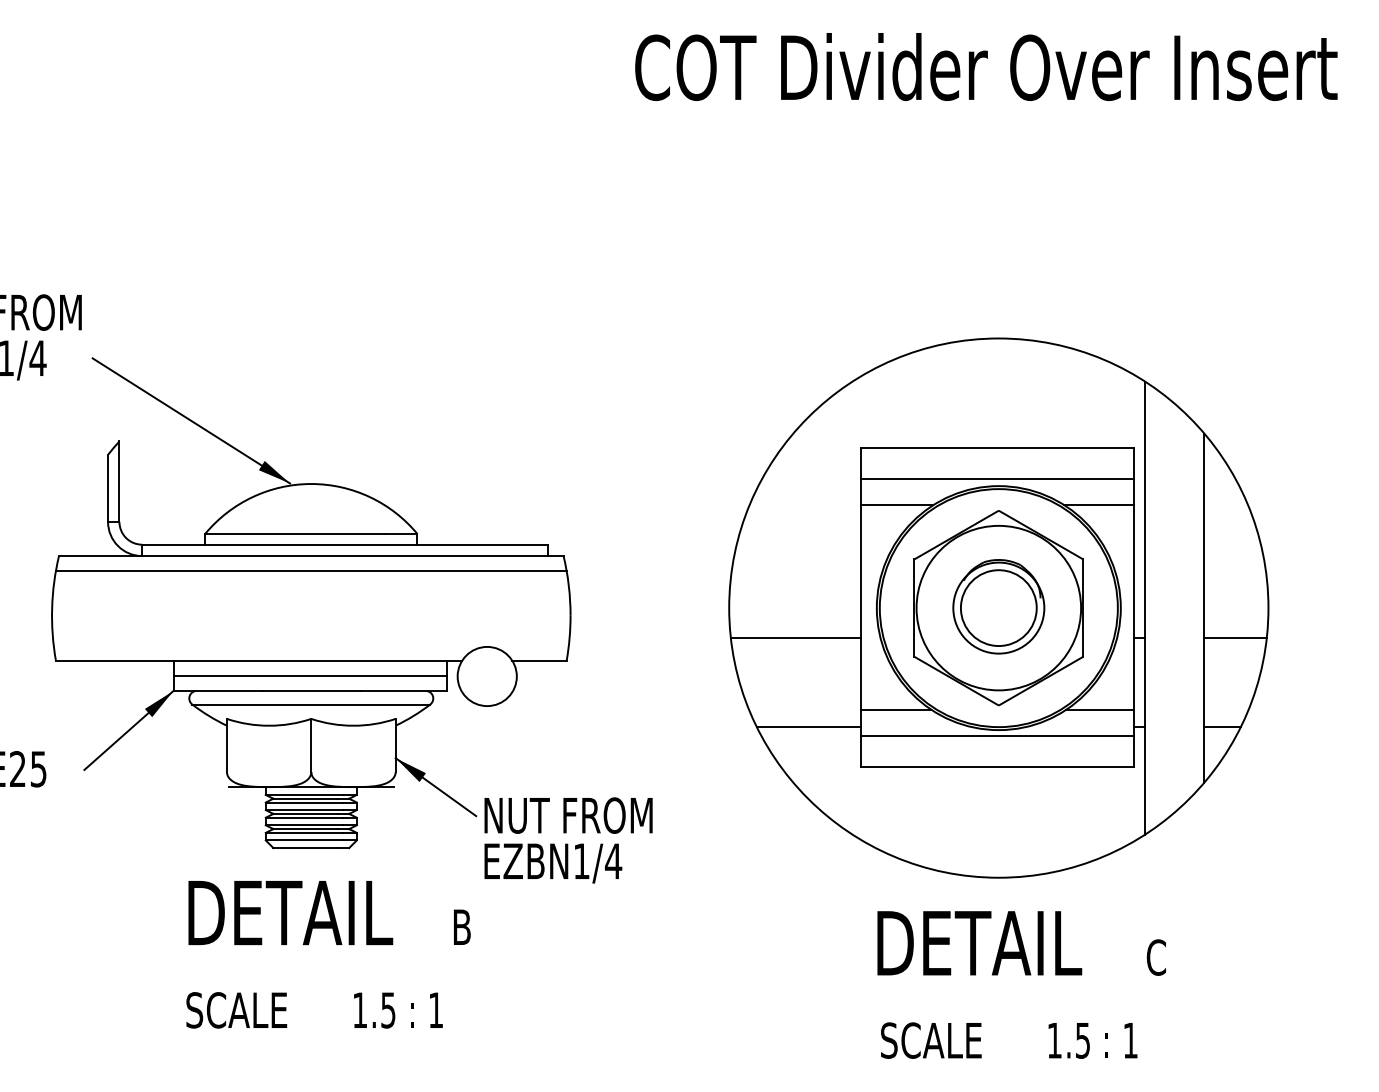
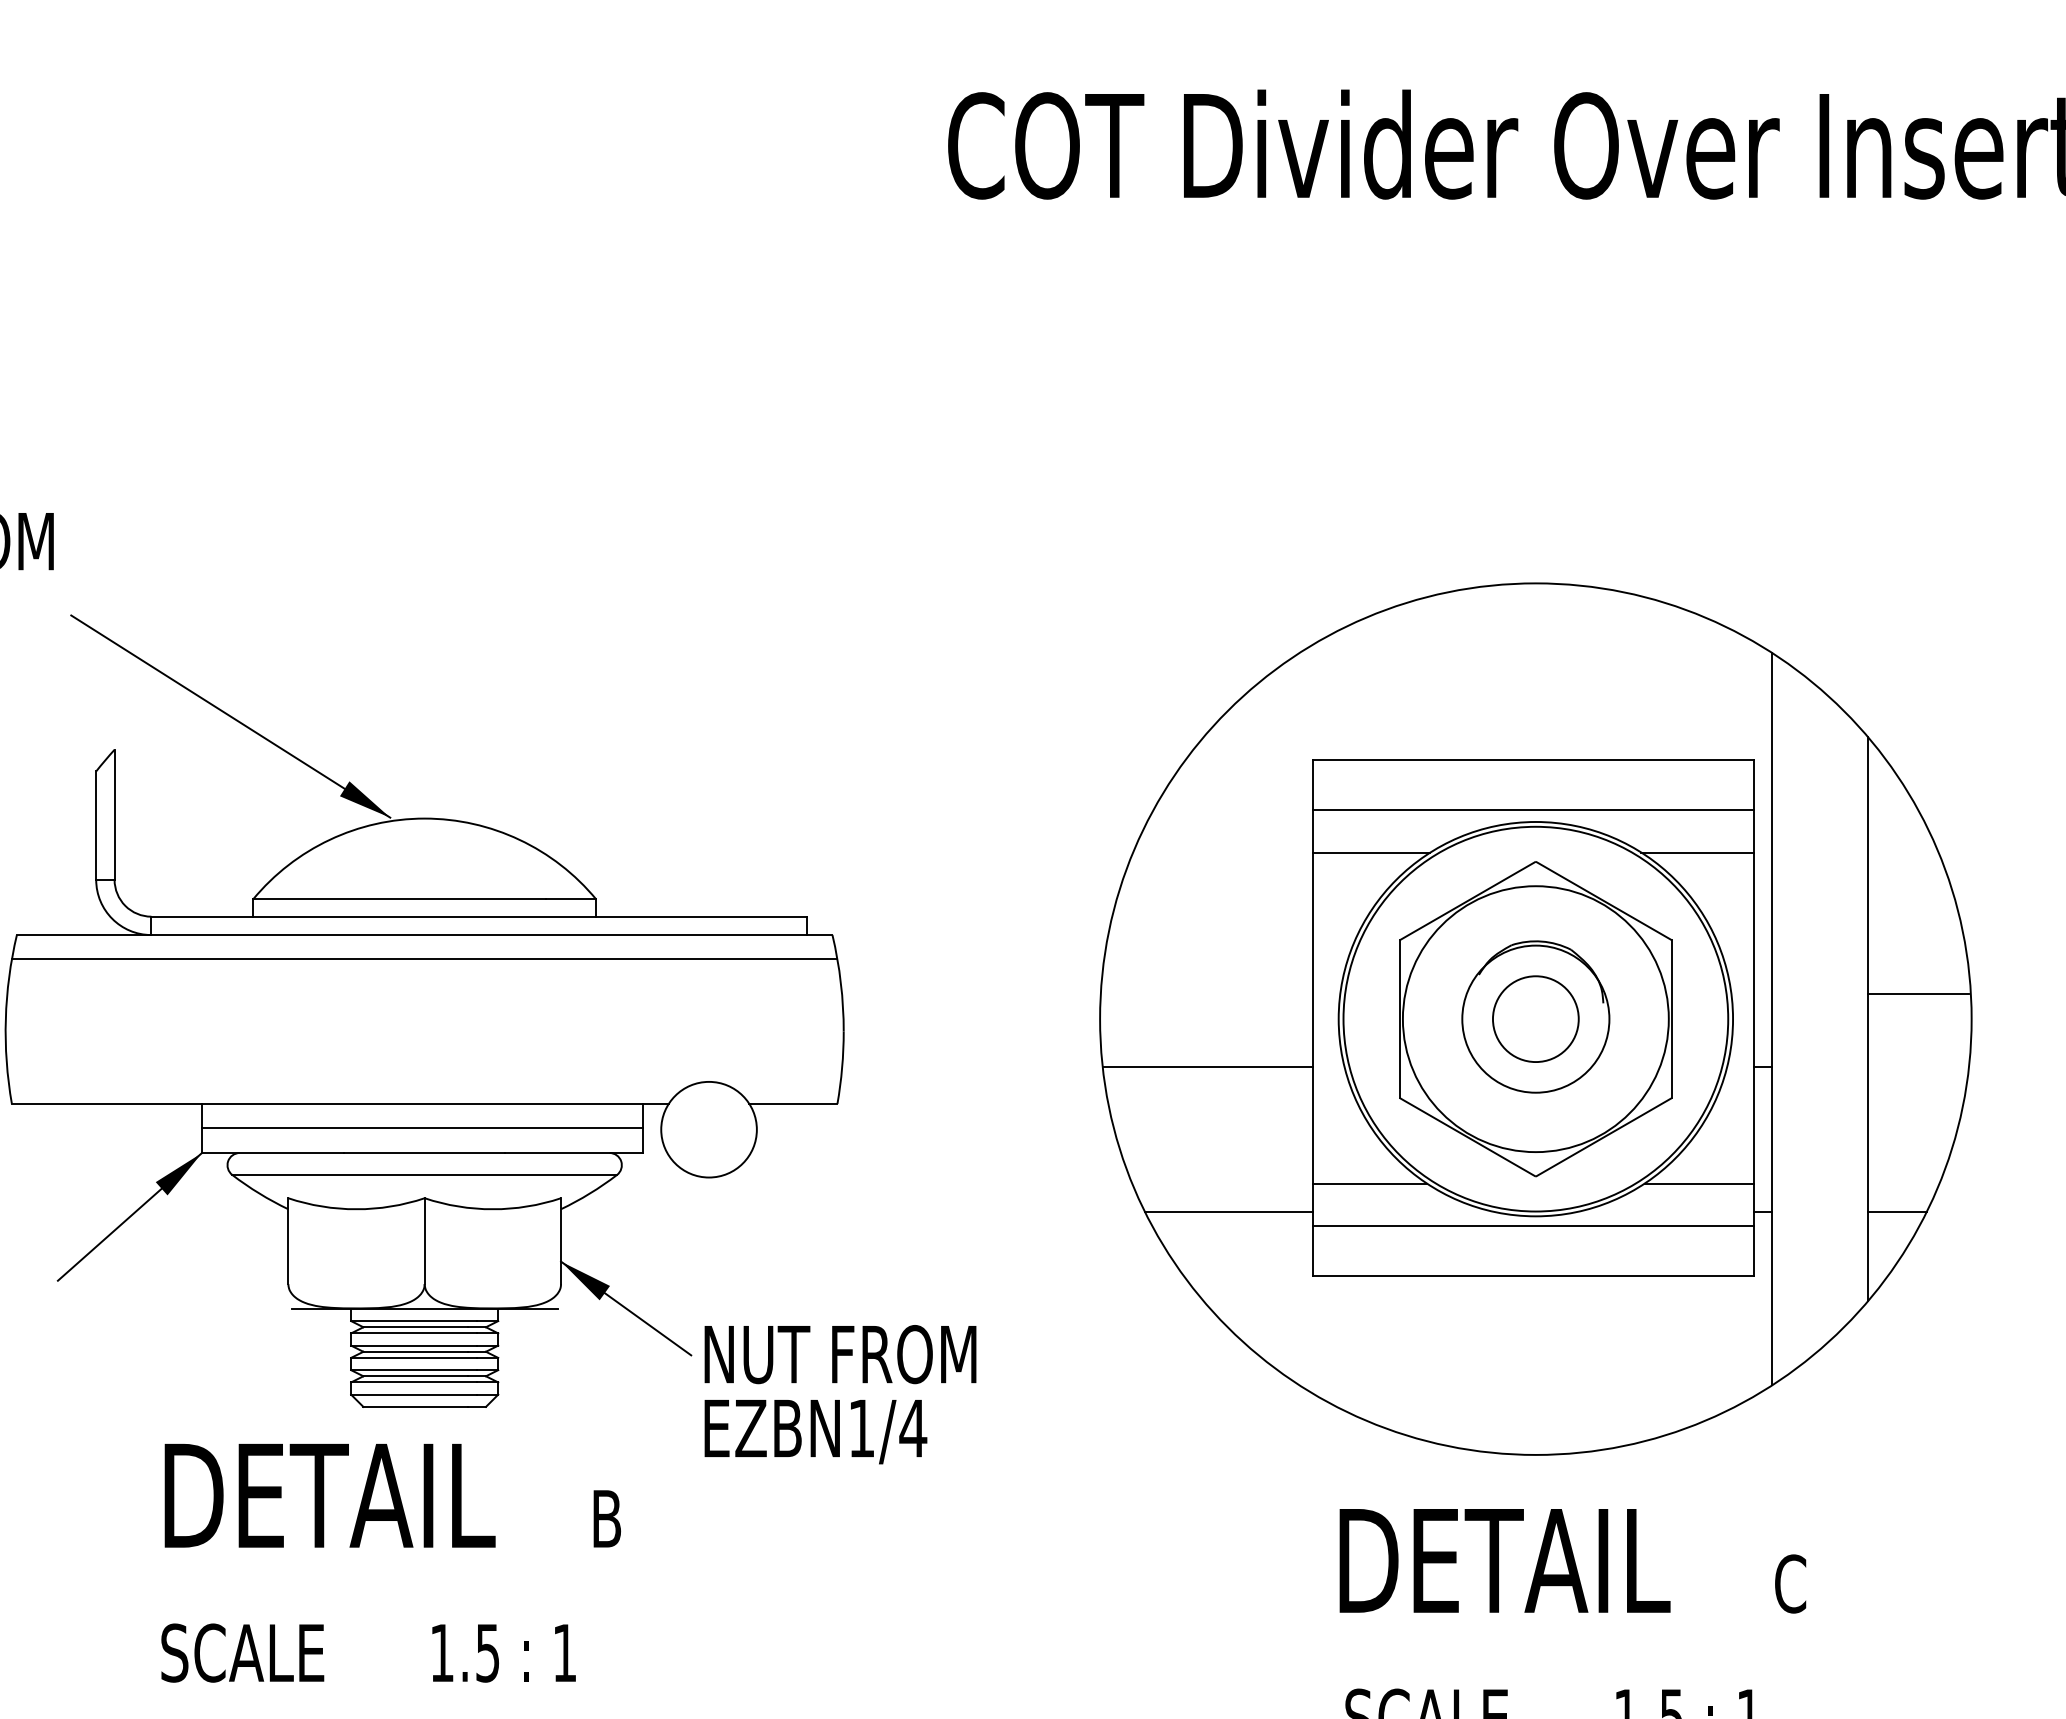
circle: (998, 608) -> (1535, 1019), size x0.7
line: (1235, 637) -> (1918, 993), moved
text: (328, 954) -> (391, 1562), moved

